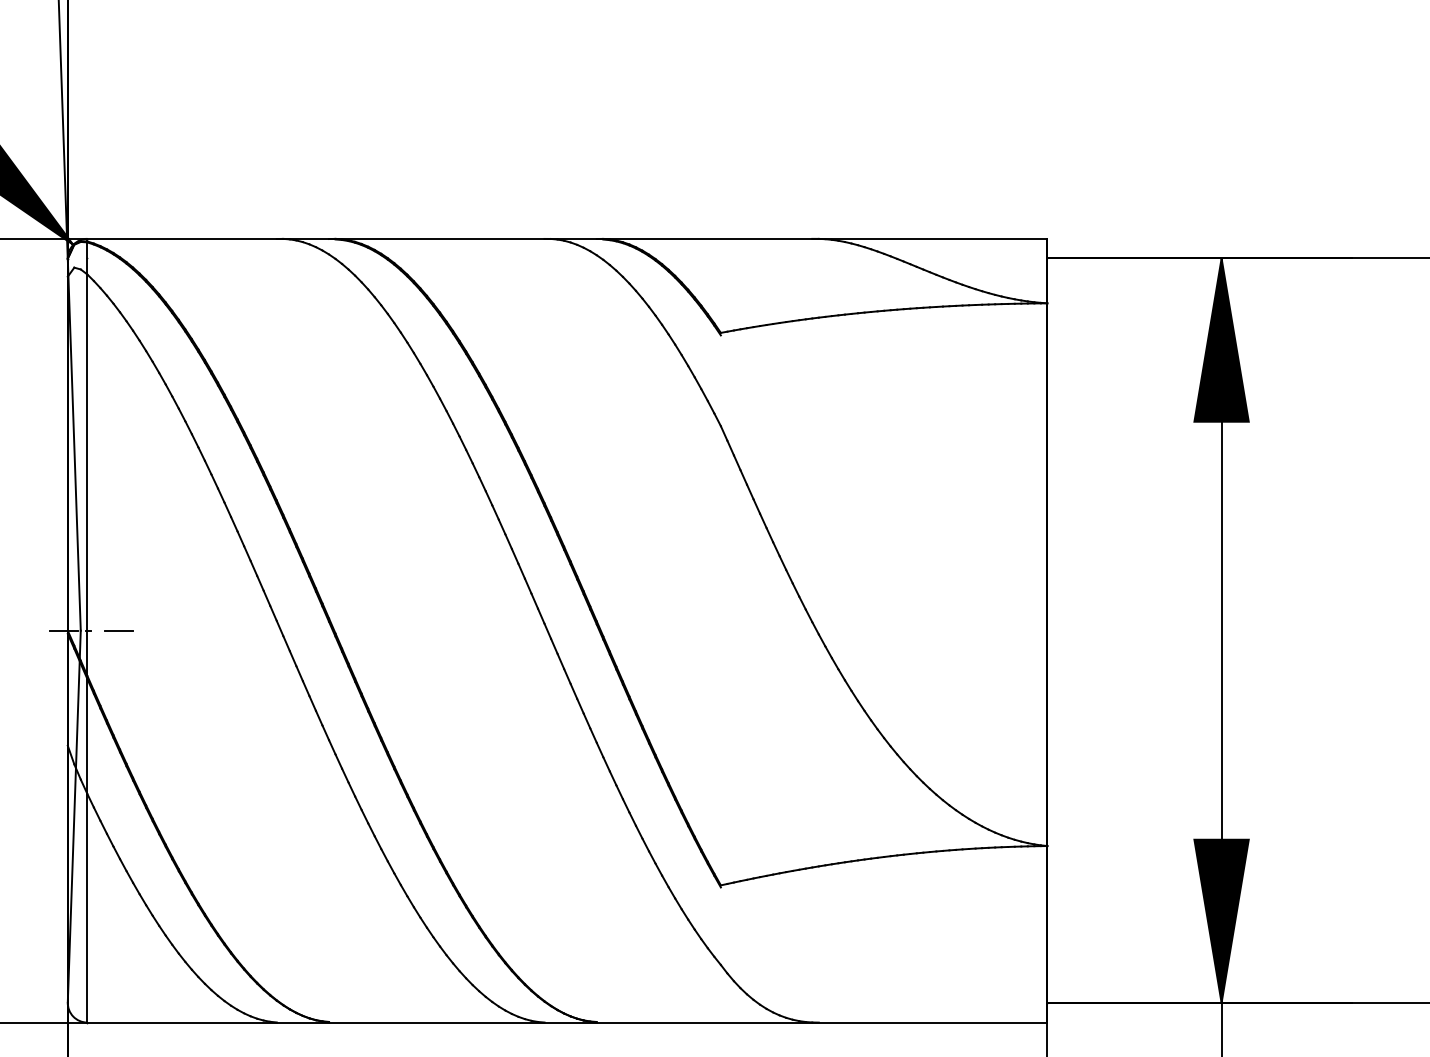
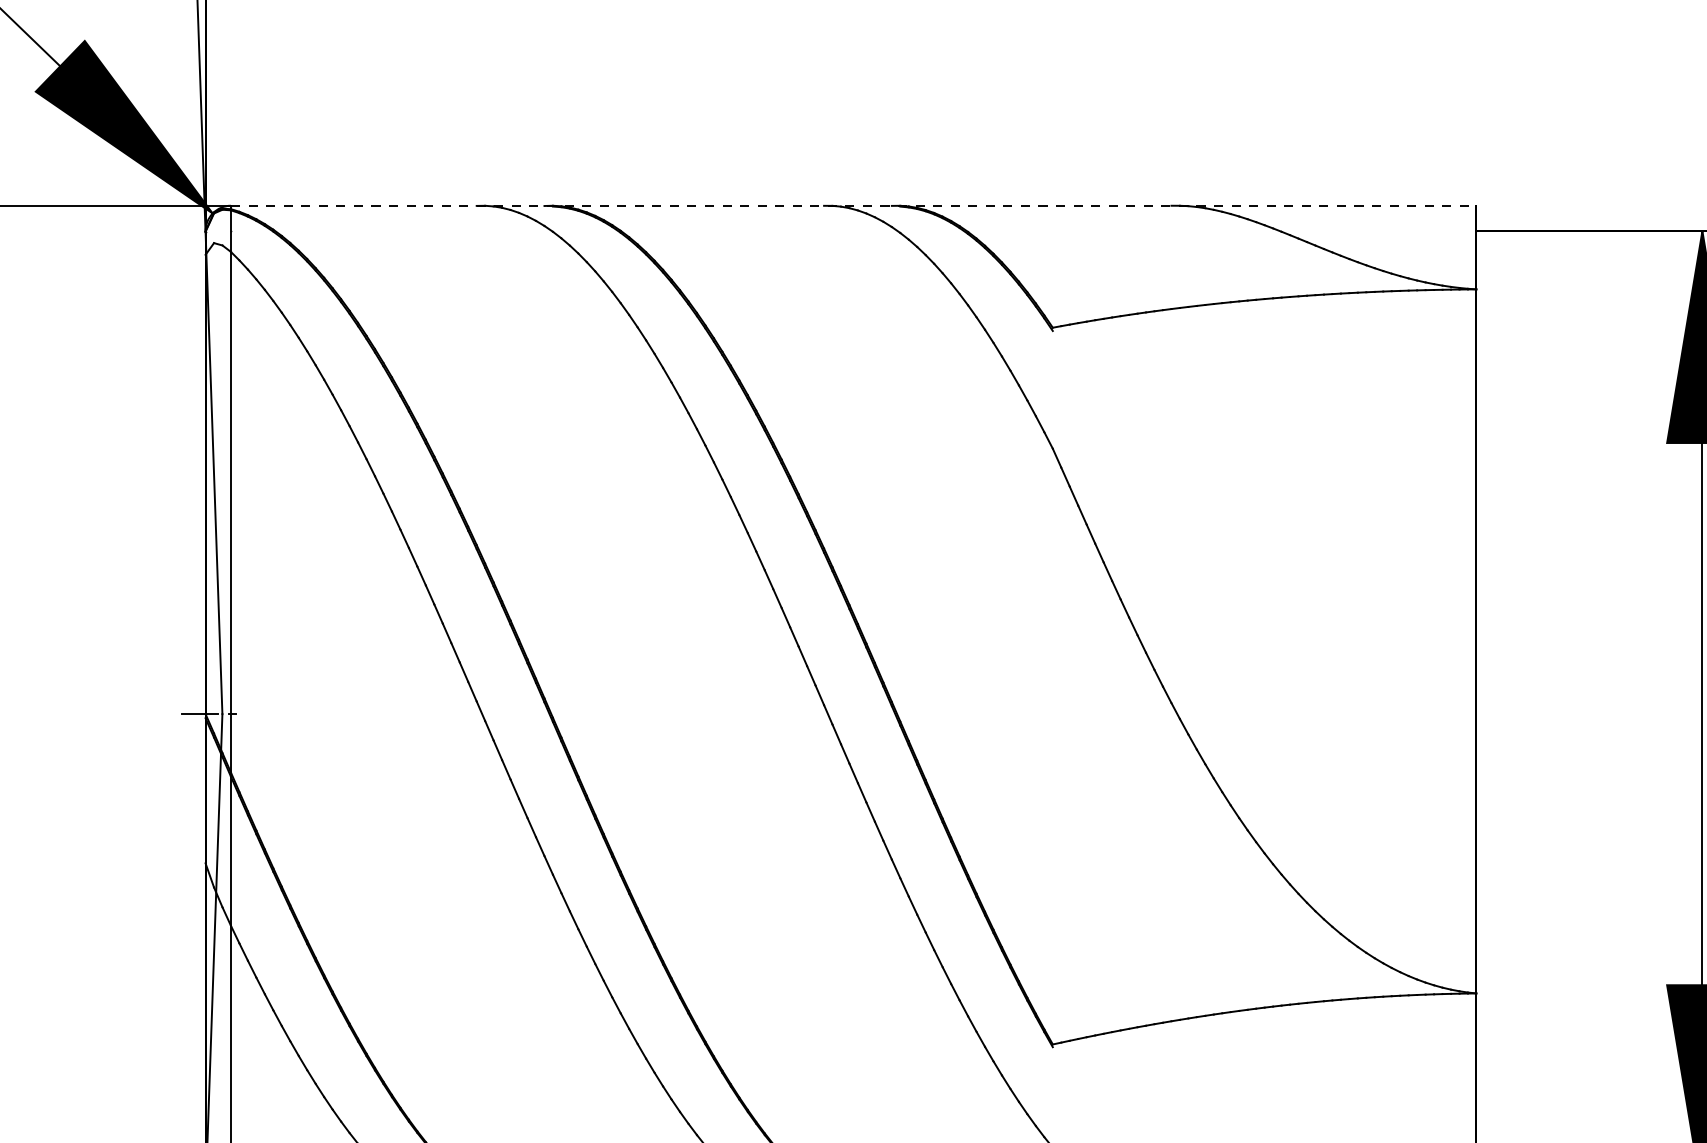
line: (567, 238) -> (853, 205), solid -> dashed
line: (118, 630) -> (271, 713), removed

